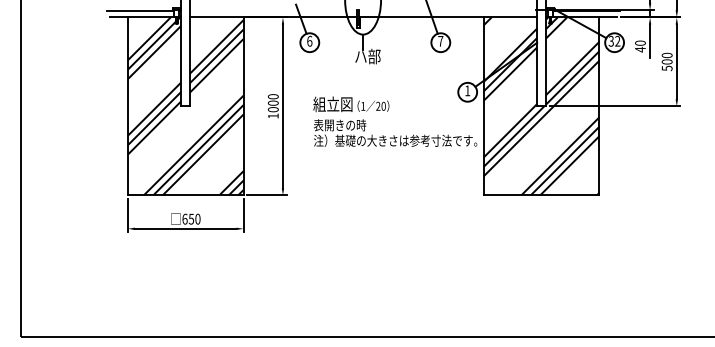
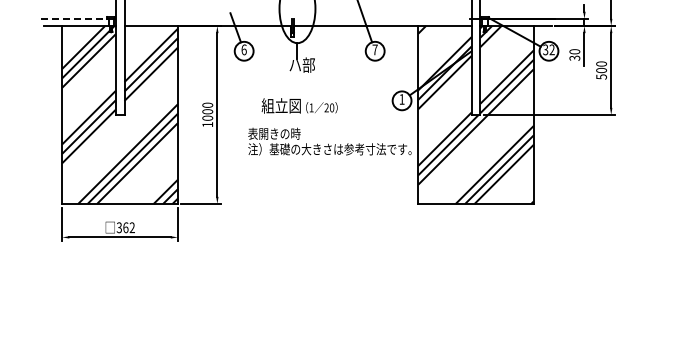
line: (140, 10) -> (74, 19), solid -> dashed
text: (640, 49) -> (574, 58), 40 -> 30
text: (351, 104) -> (299, 106), moved
text: (191, 218) -> (125, 227), 650 -> 362

